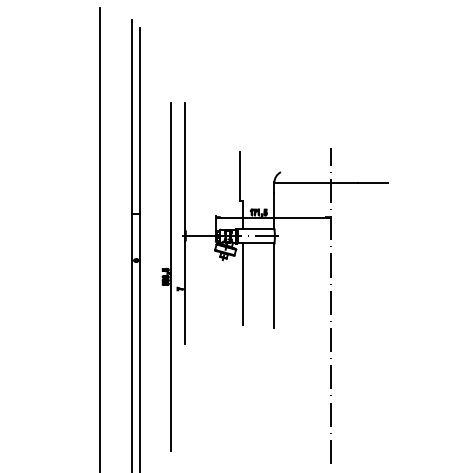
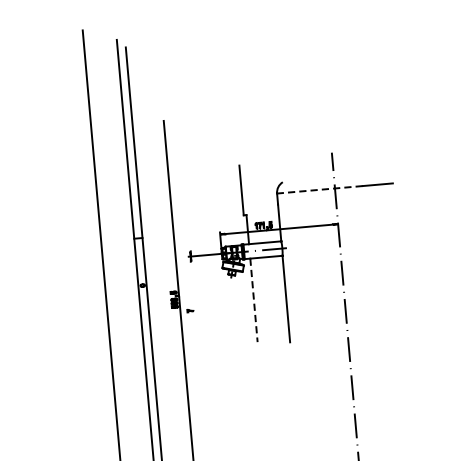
line: (185, 166) -> (184, 184), removed
line: (316, 182) -> (320, 189), solid -> dashed
line: (242, 284) -> (253, 300), solid -> dashed
line: (185, 292) -> (195, 313), removed

